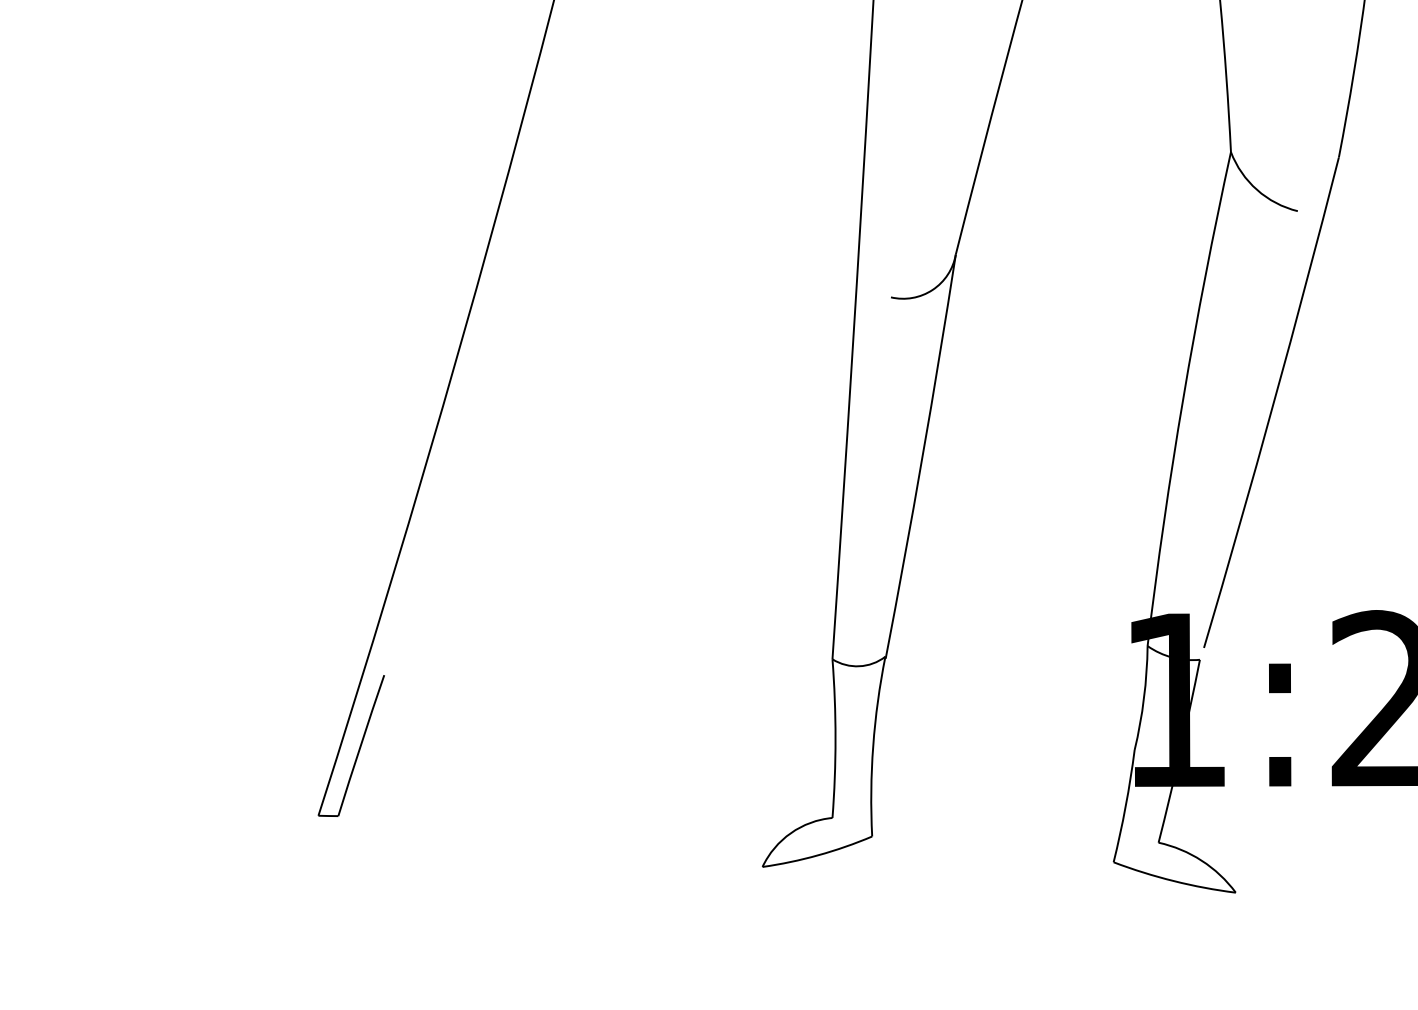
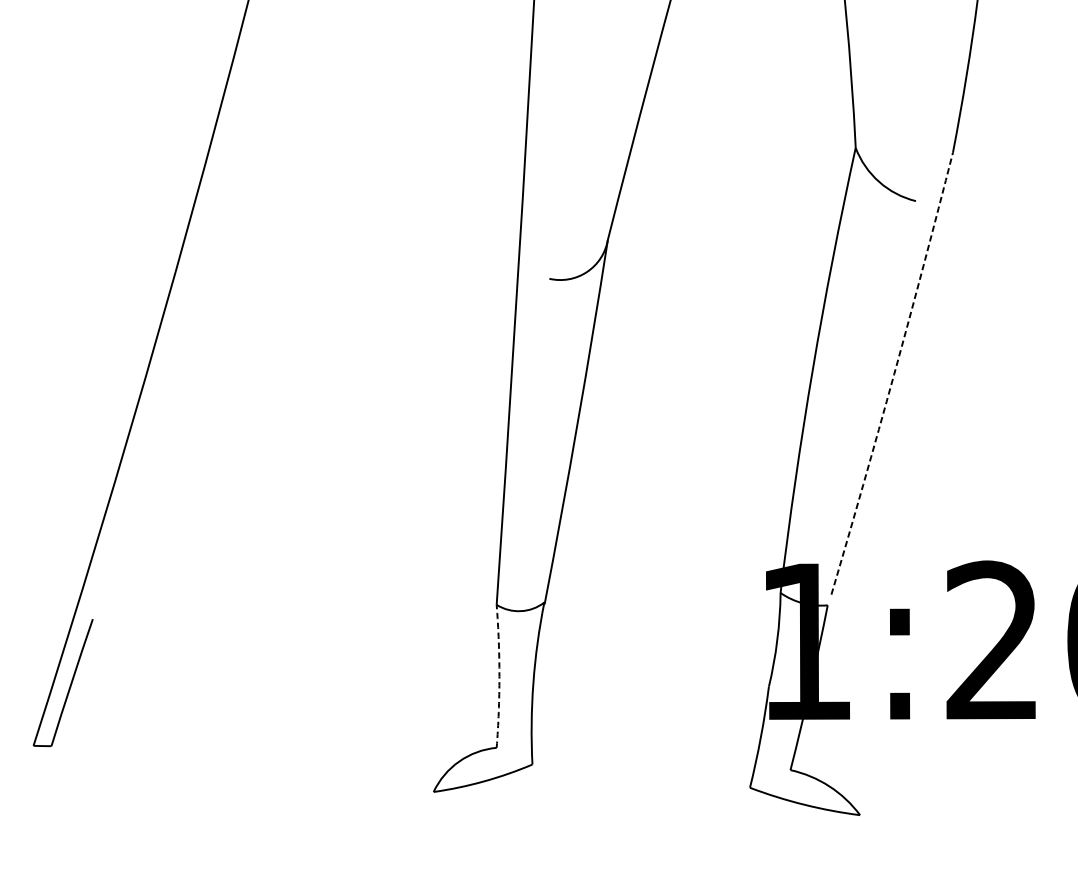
arc: (1273, 403) -> (894, 374), solid -> dashed
arc: (835, 738) -> (499, 676), solid -> dashed

